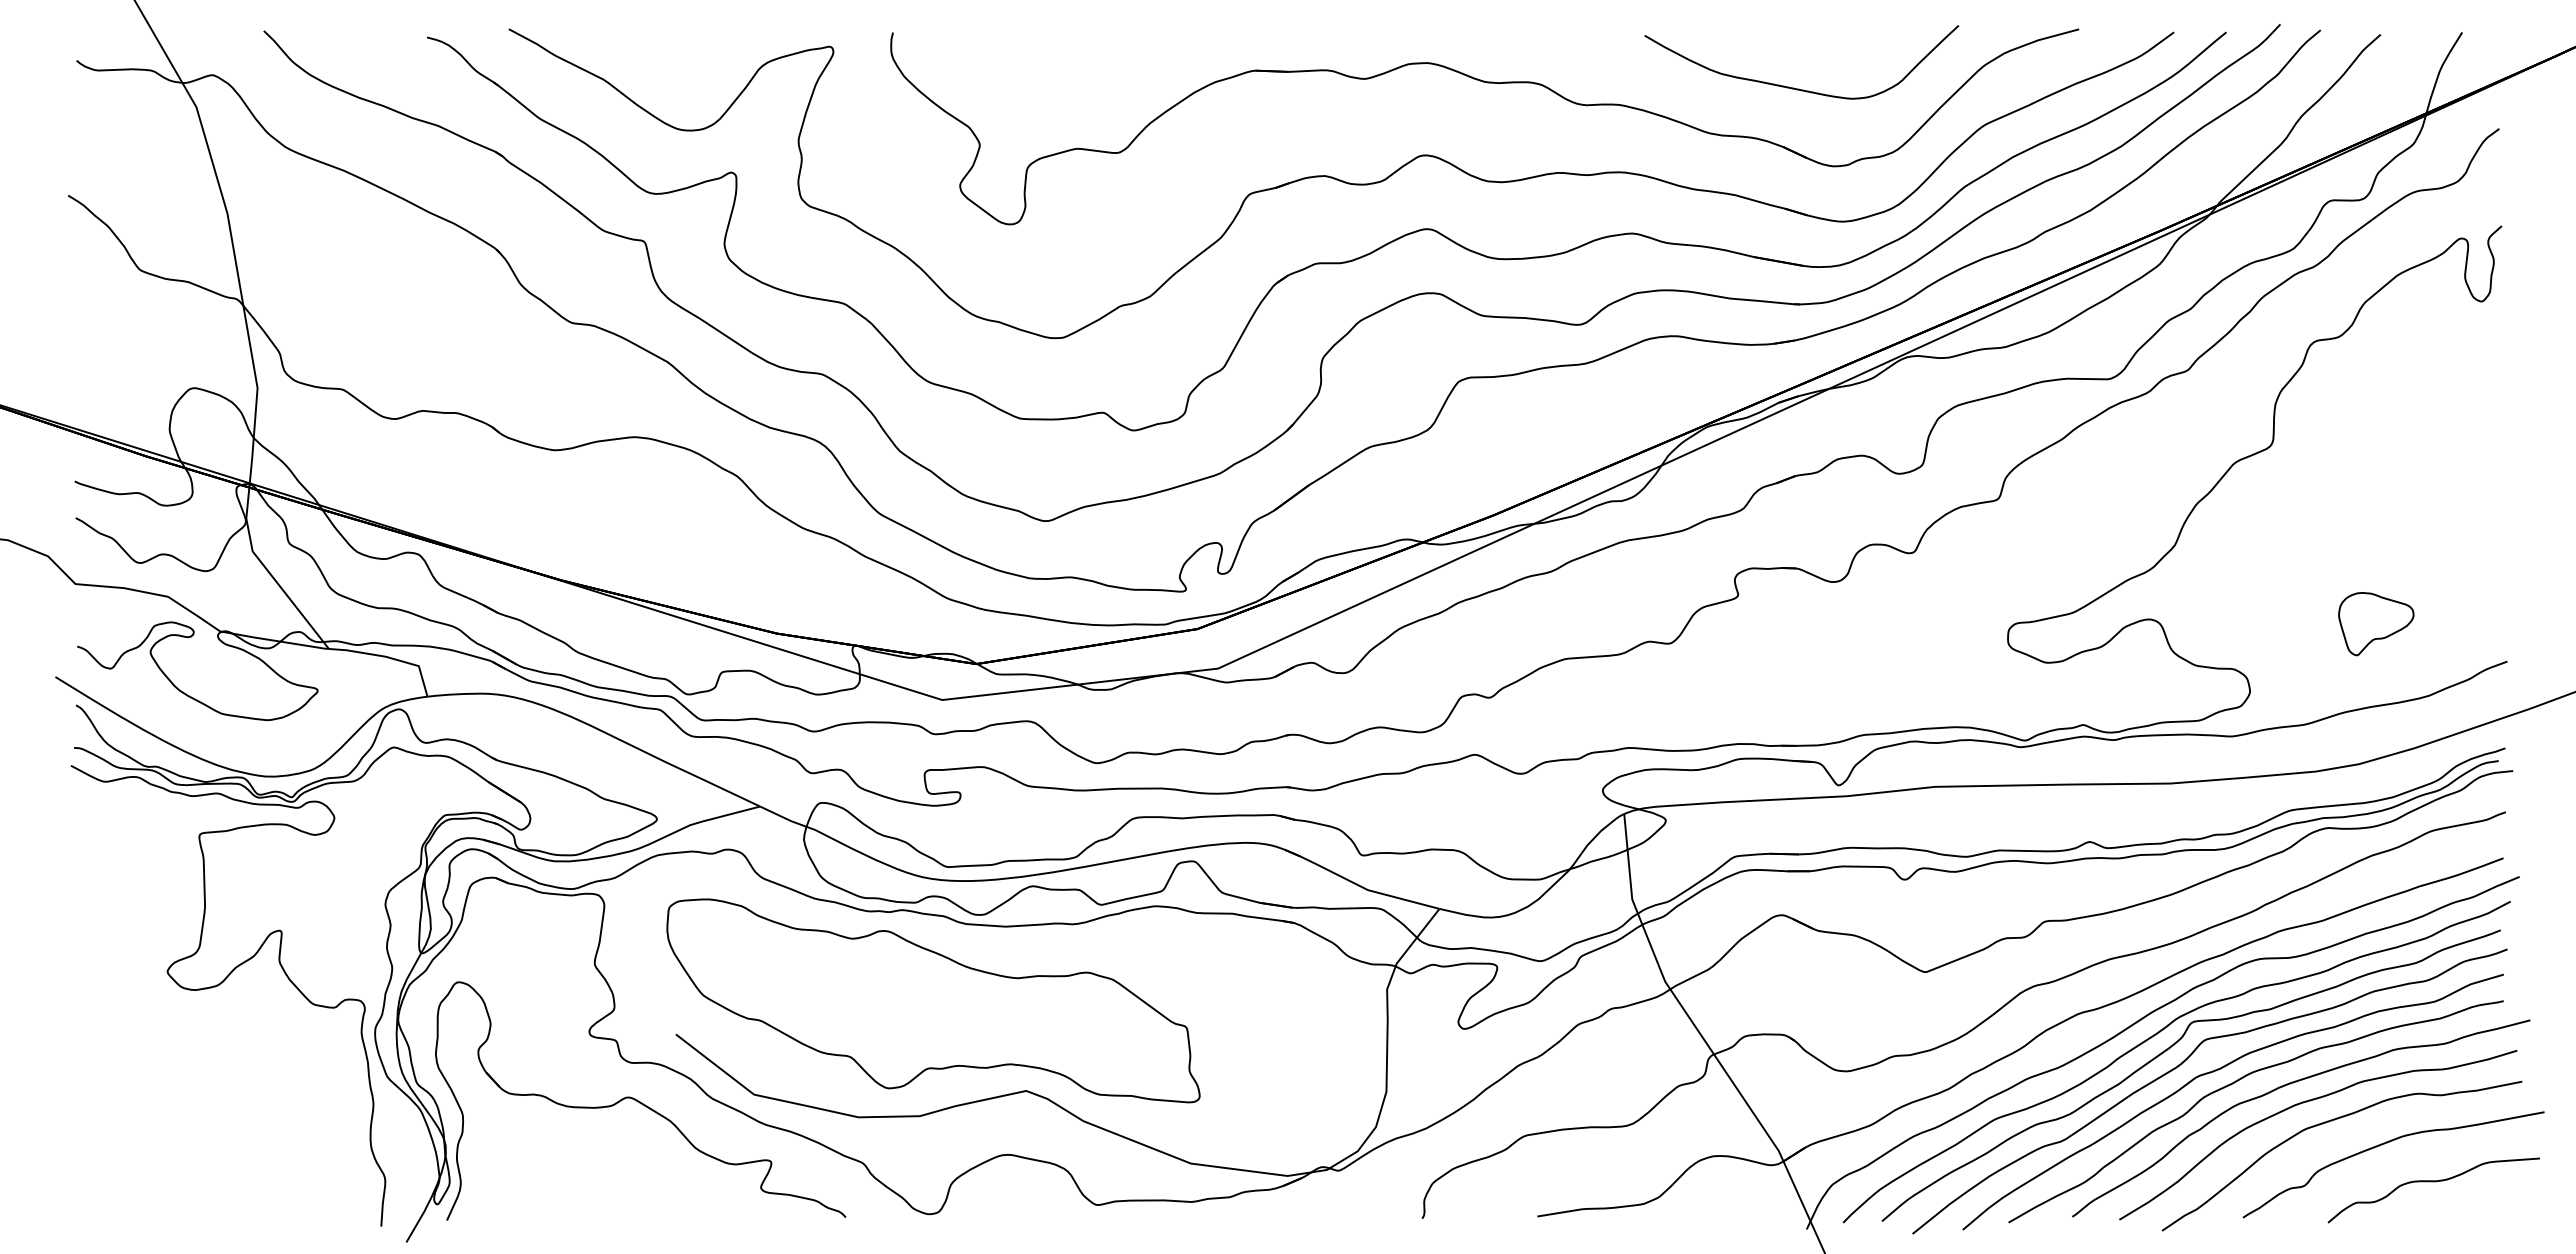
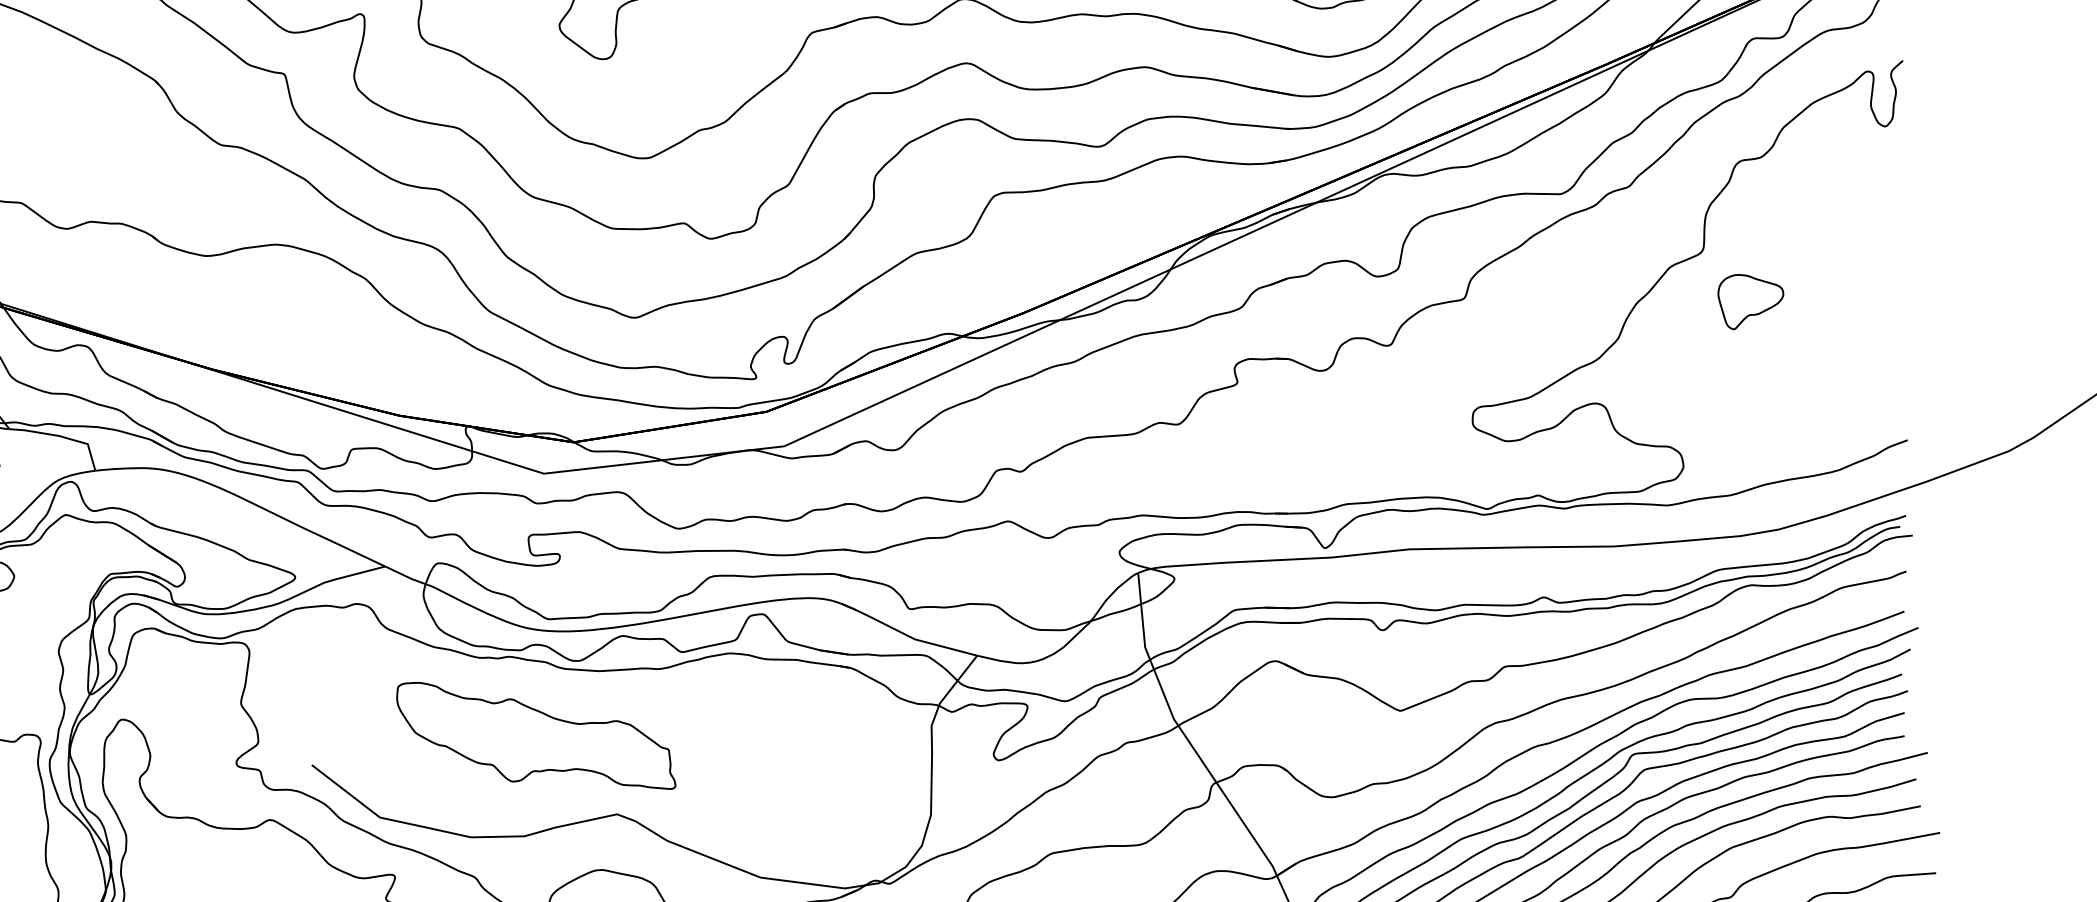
part: (2376, 624) -> (1751, 302), moved
part: (933, 1000) -> (536, 735), size x0.6

